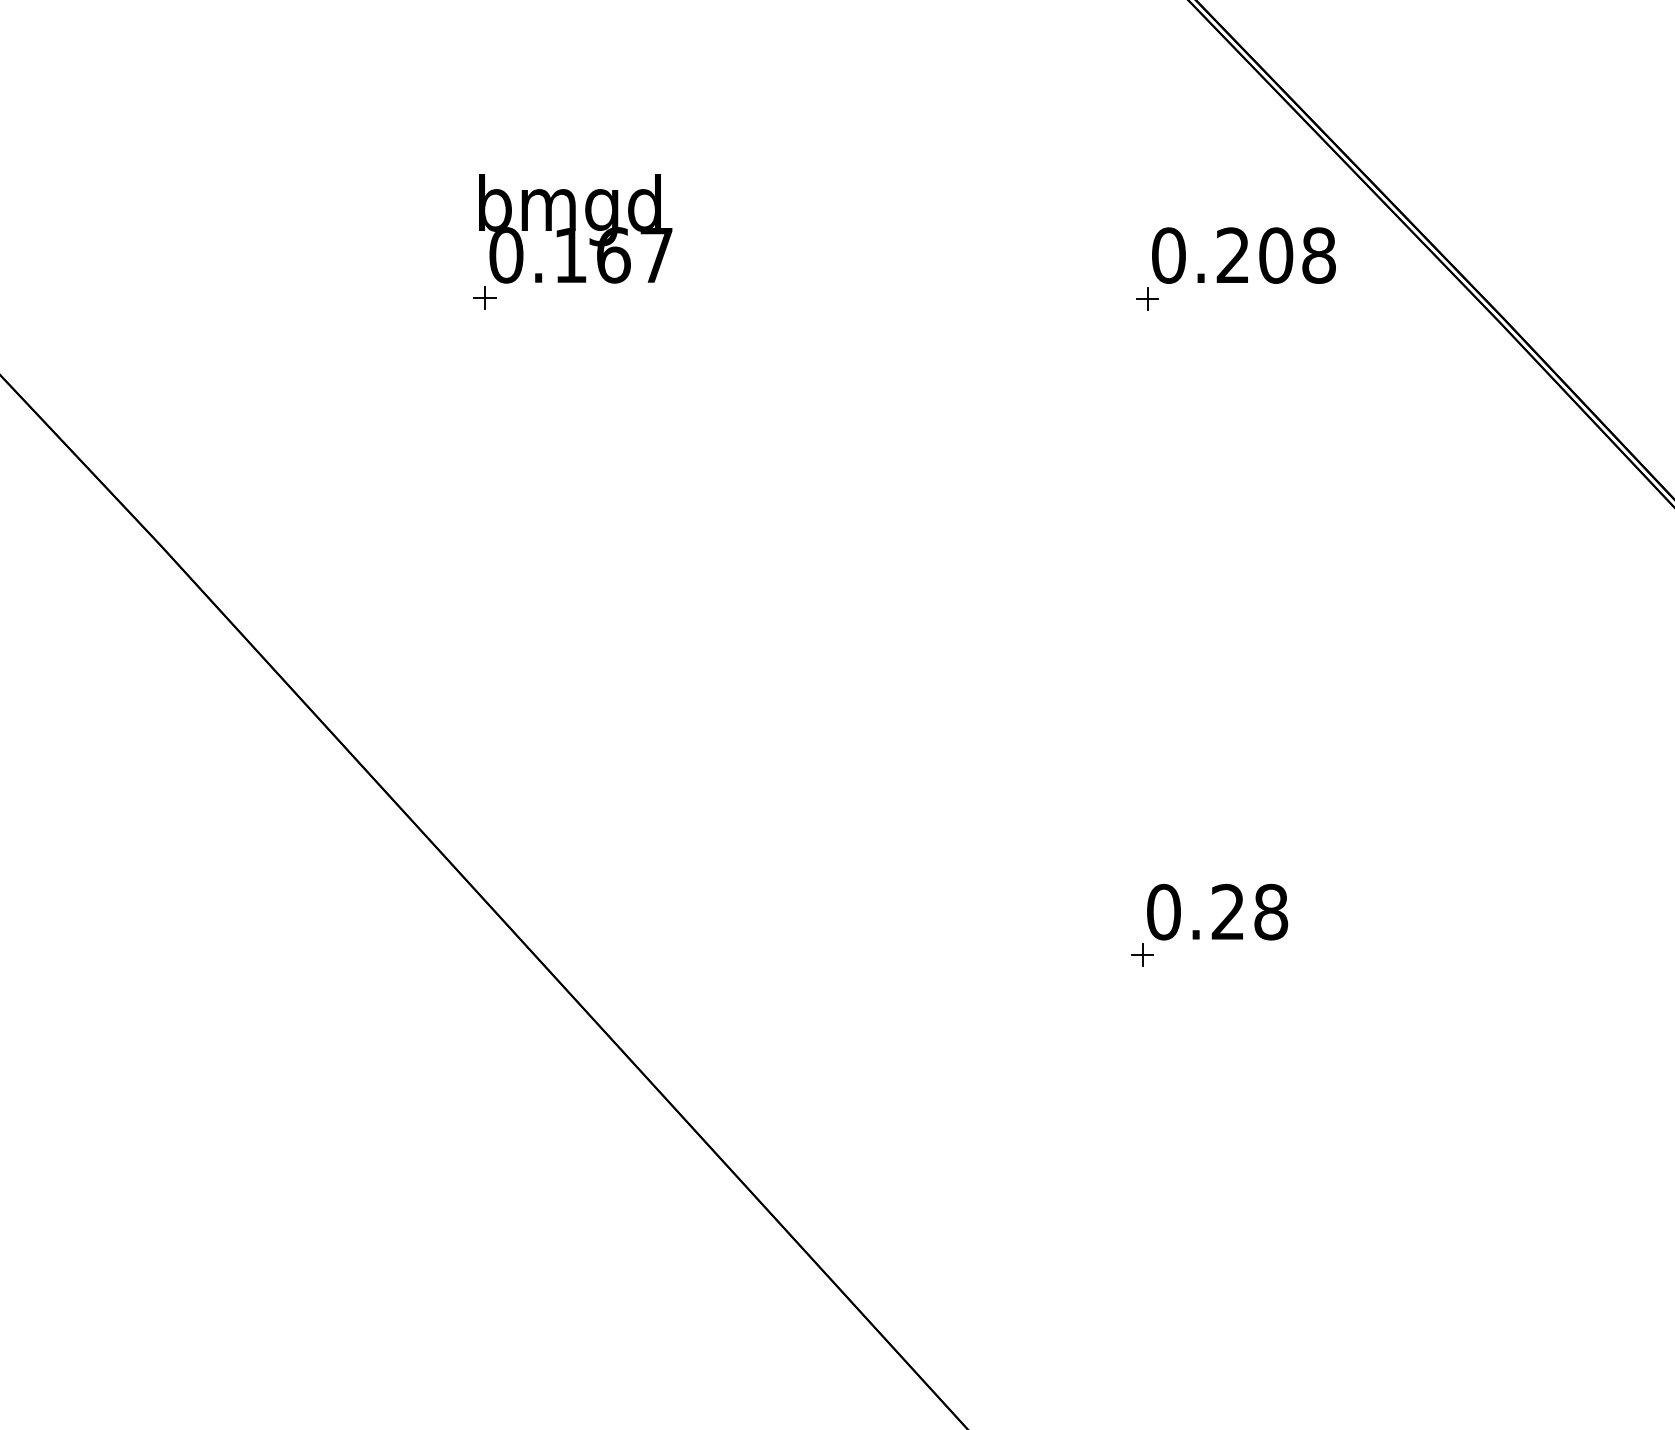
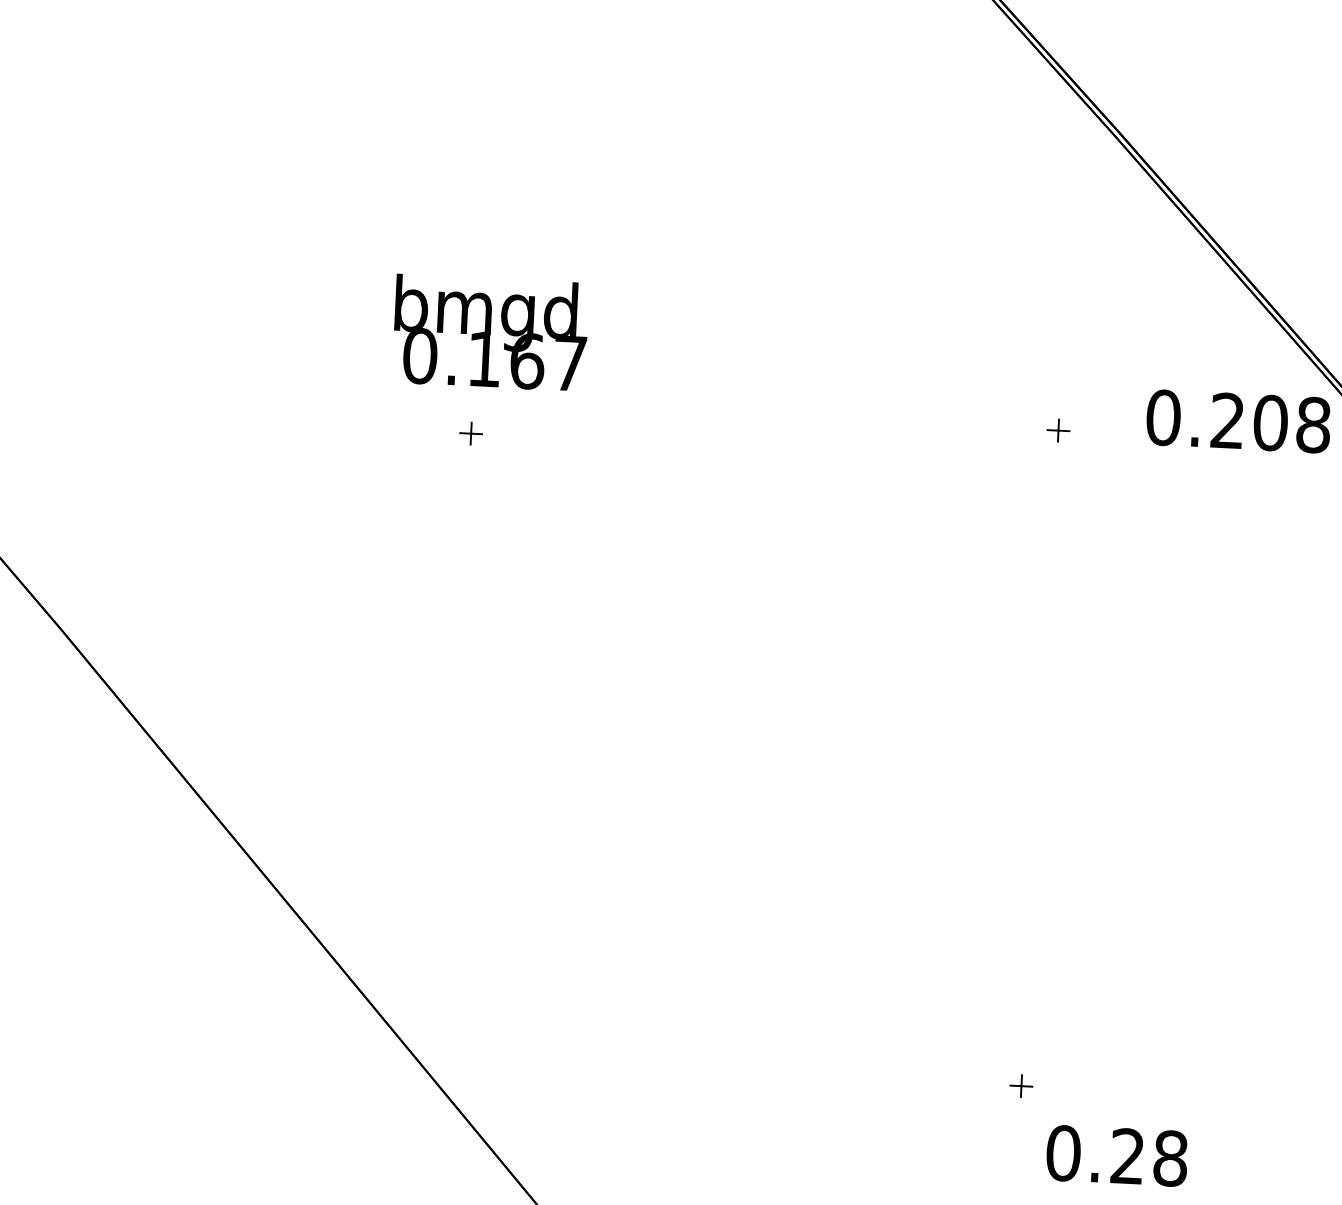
text: (1243, 255) -> (1238, 421), moved
part: (484, 297) -> (470, 432), moved
text: (1217, 911) -> (1117, 1155), moved

